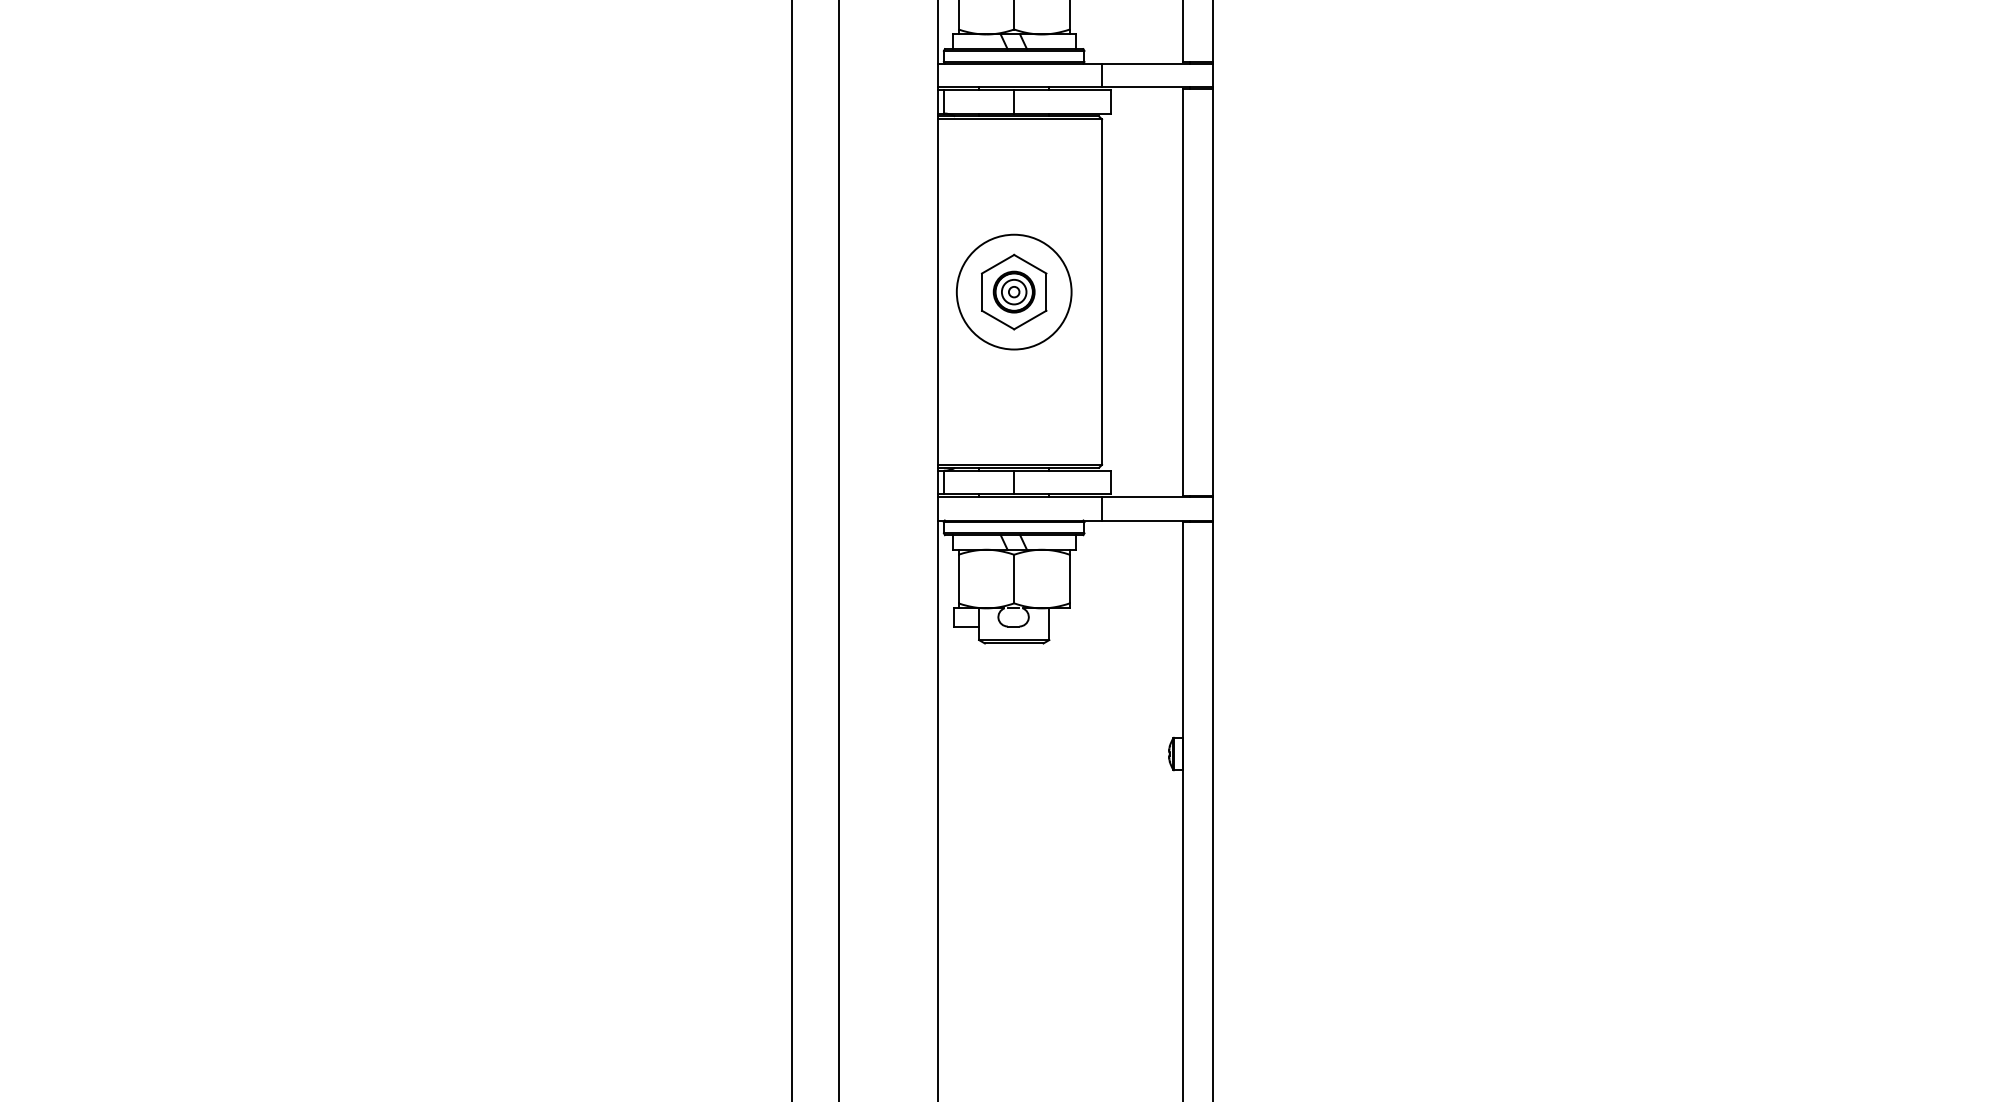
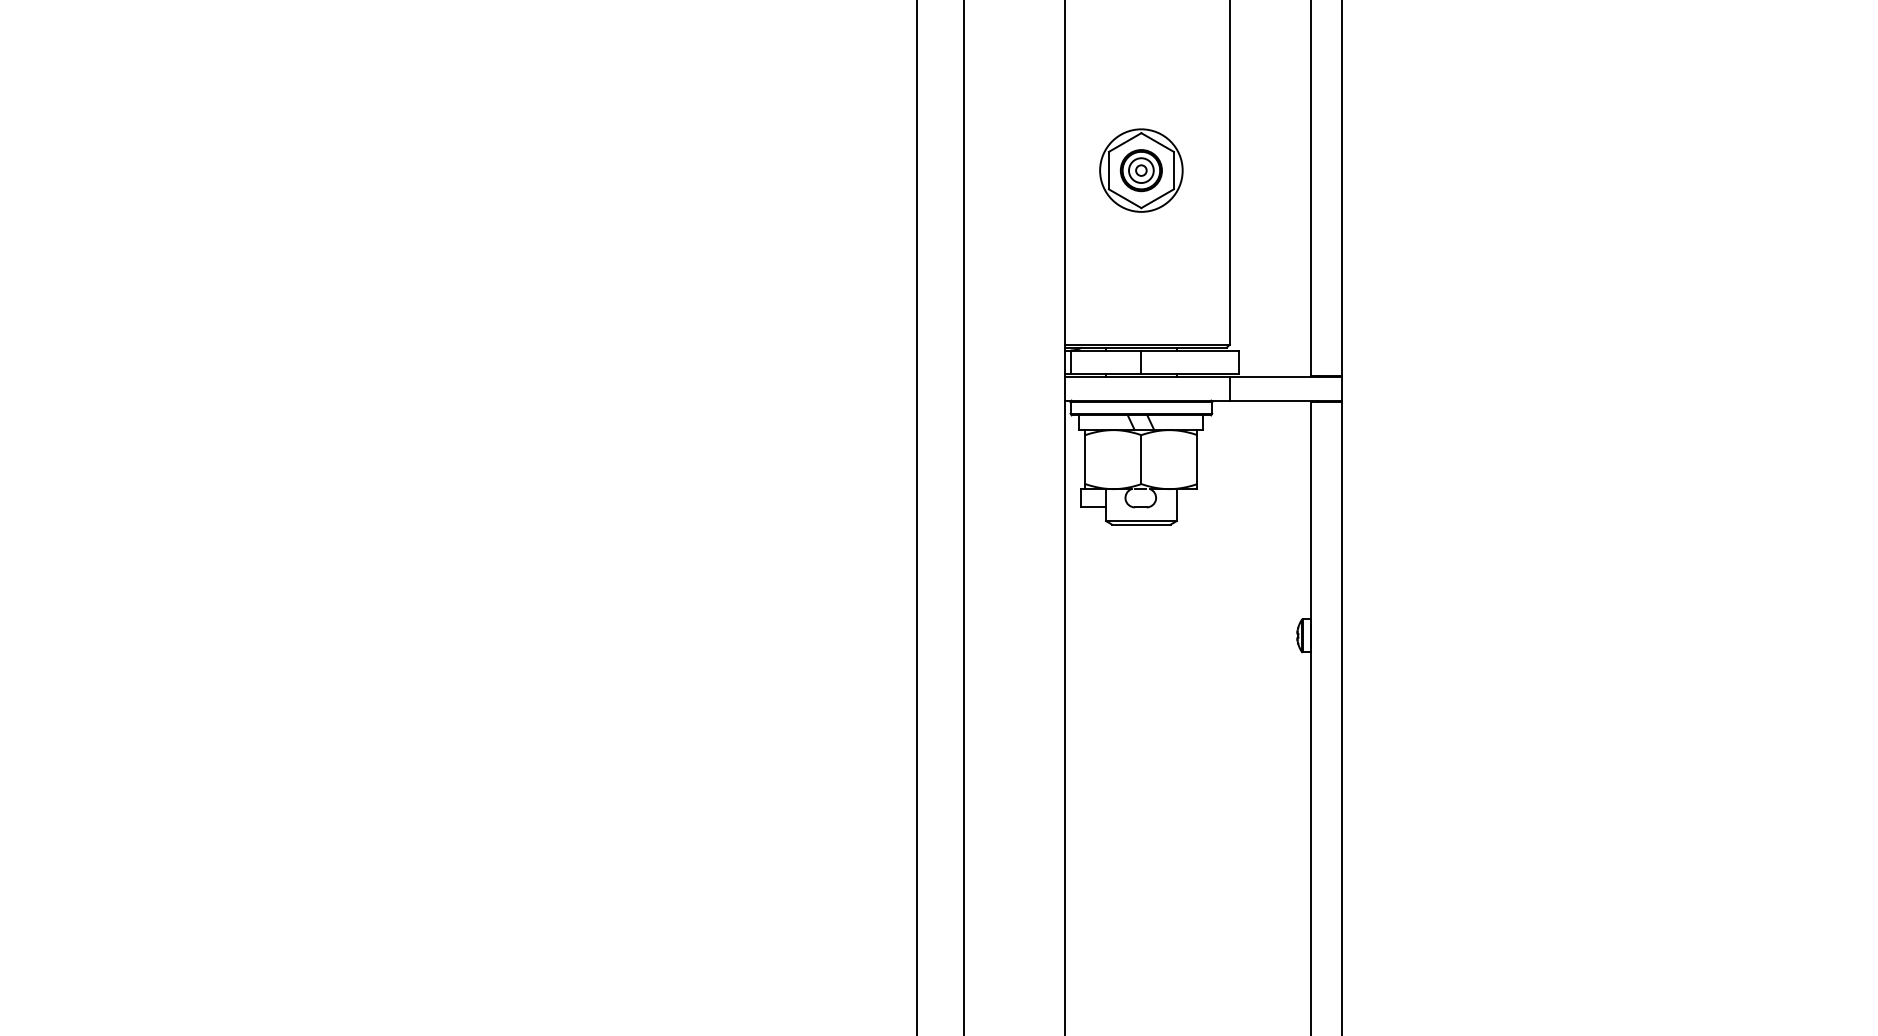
circle: (1014, 292) -> (1141, 170), size x0.71

